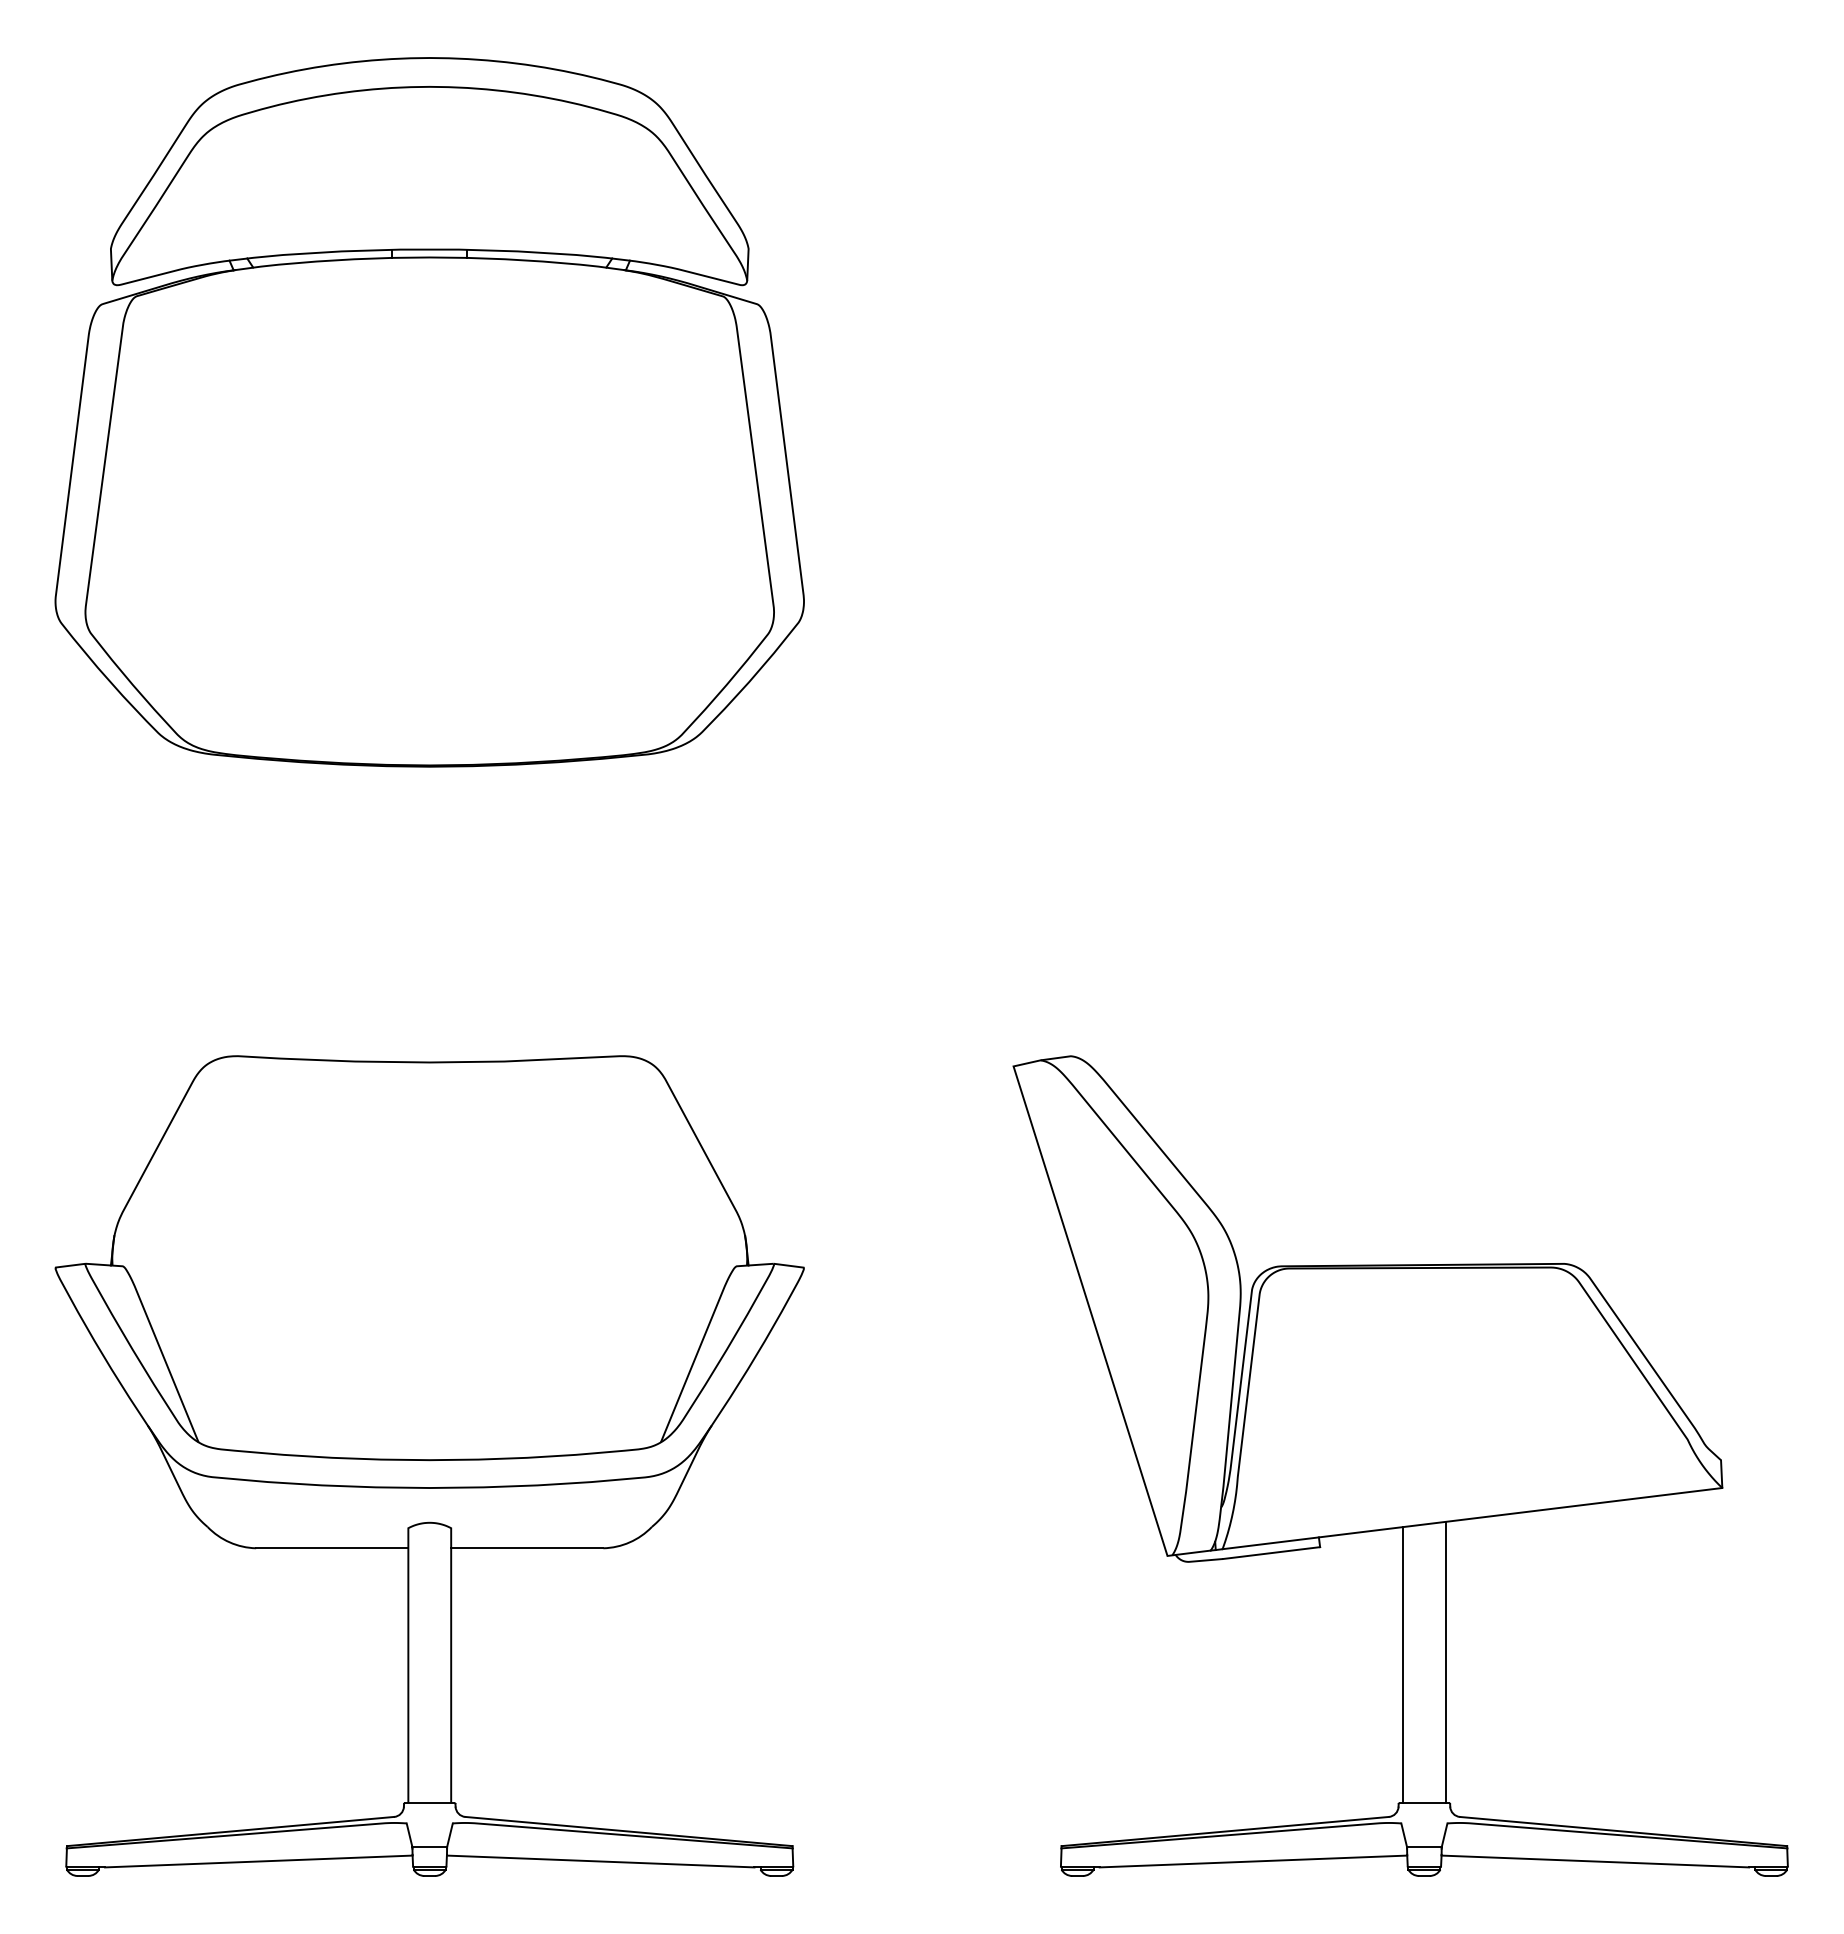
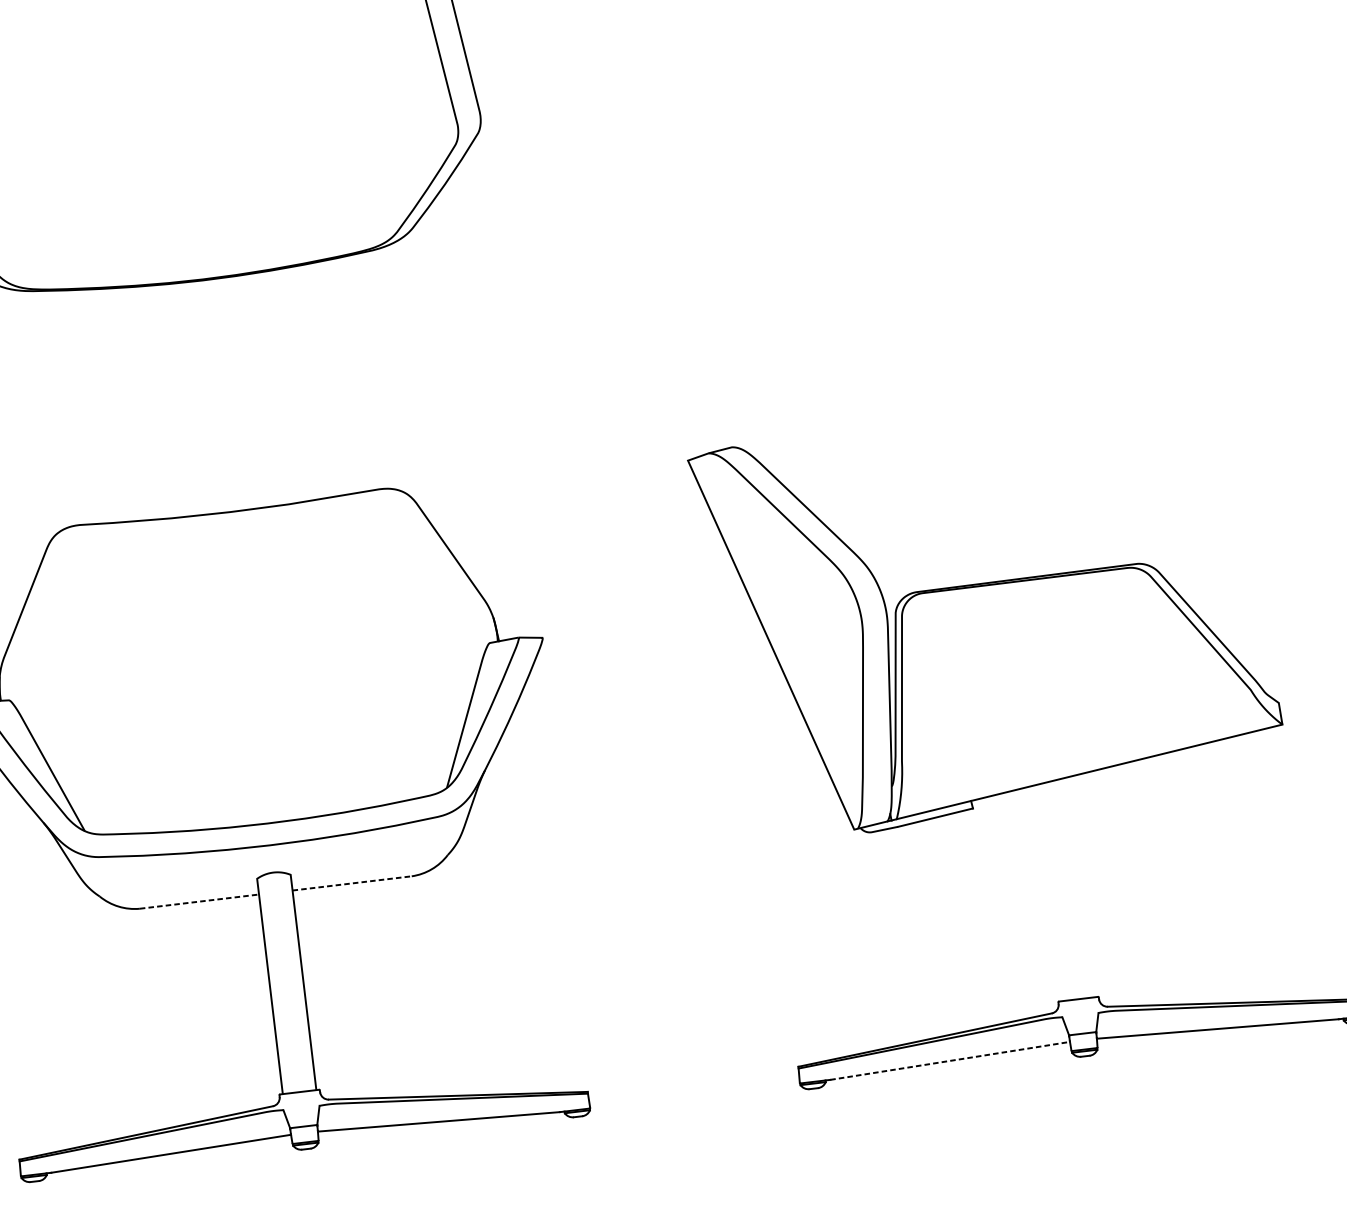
line: (332, 1548) -> (199, 901), solid -> dashed
line: (527, 1548) -> (352, 883), solid -> dashed
line: (1445, 1662) -> (1081, 887), removed
line: (1402, 1665) -> (1048, 893), removed
line: (1253, 1861) -> (950, 1060), solid -> dashed

